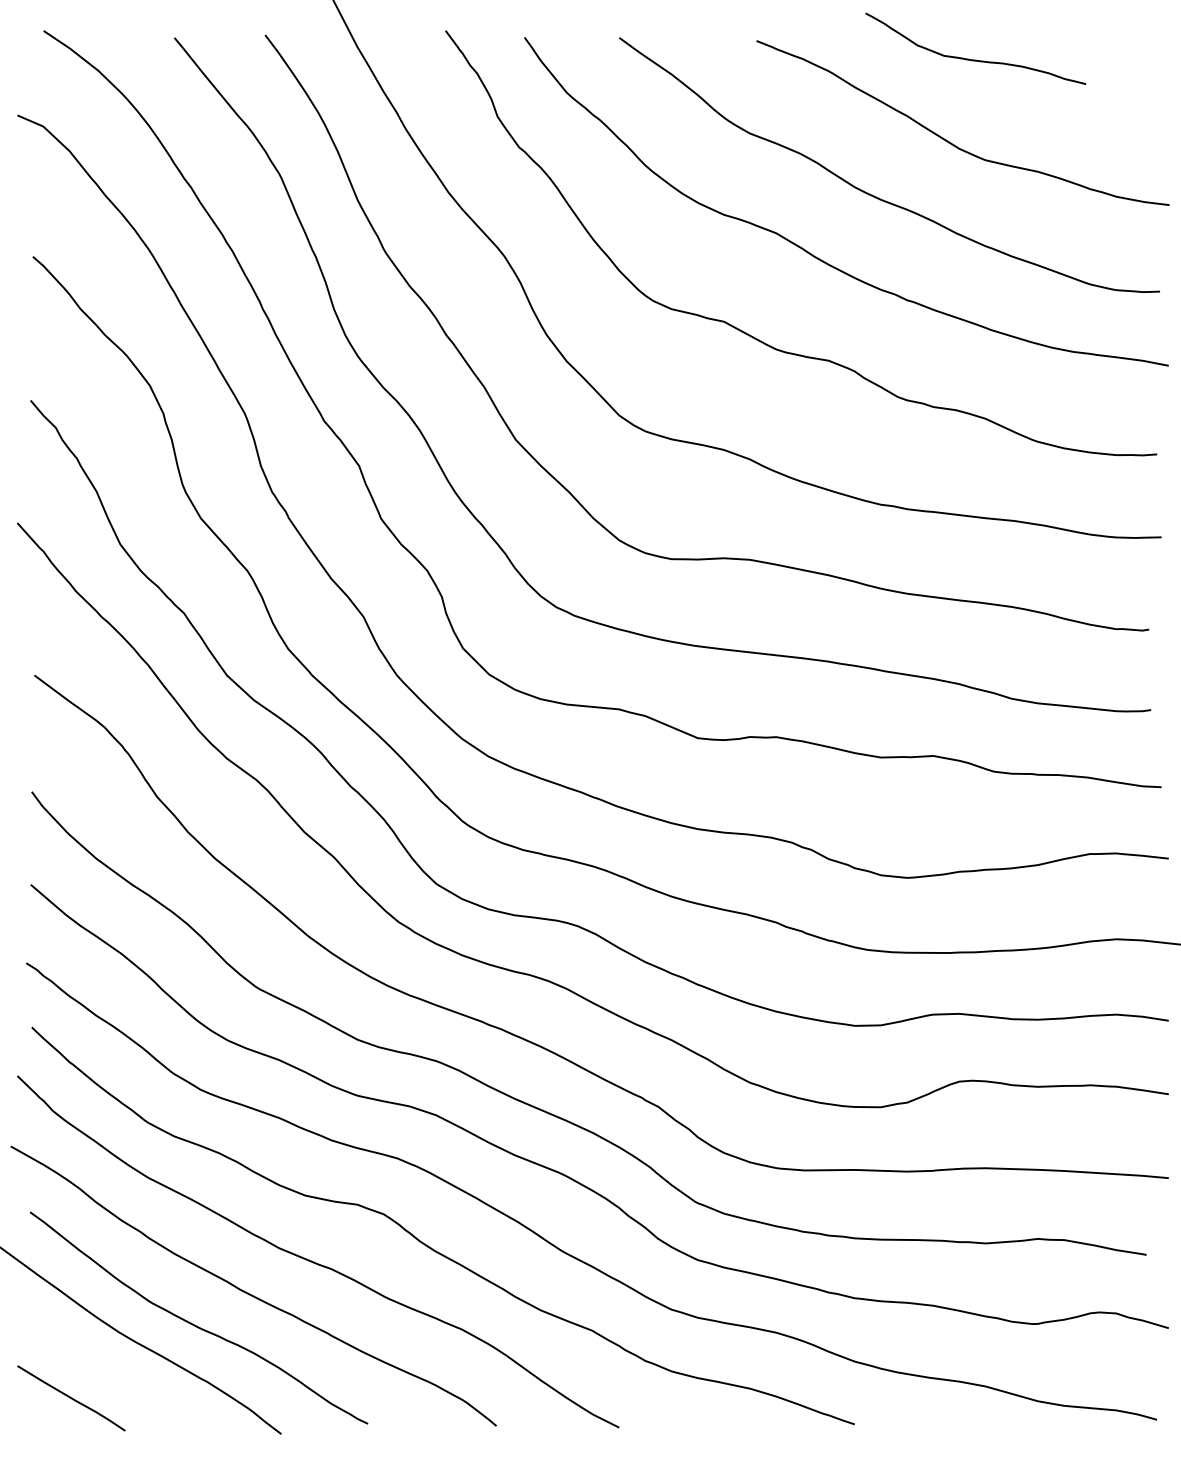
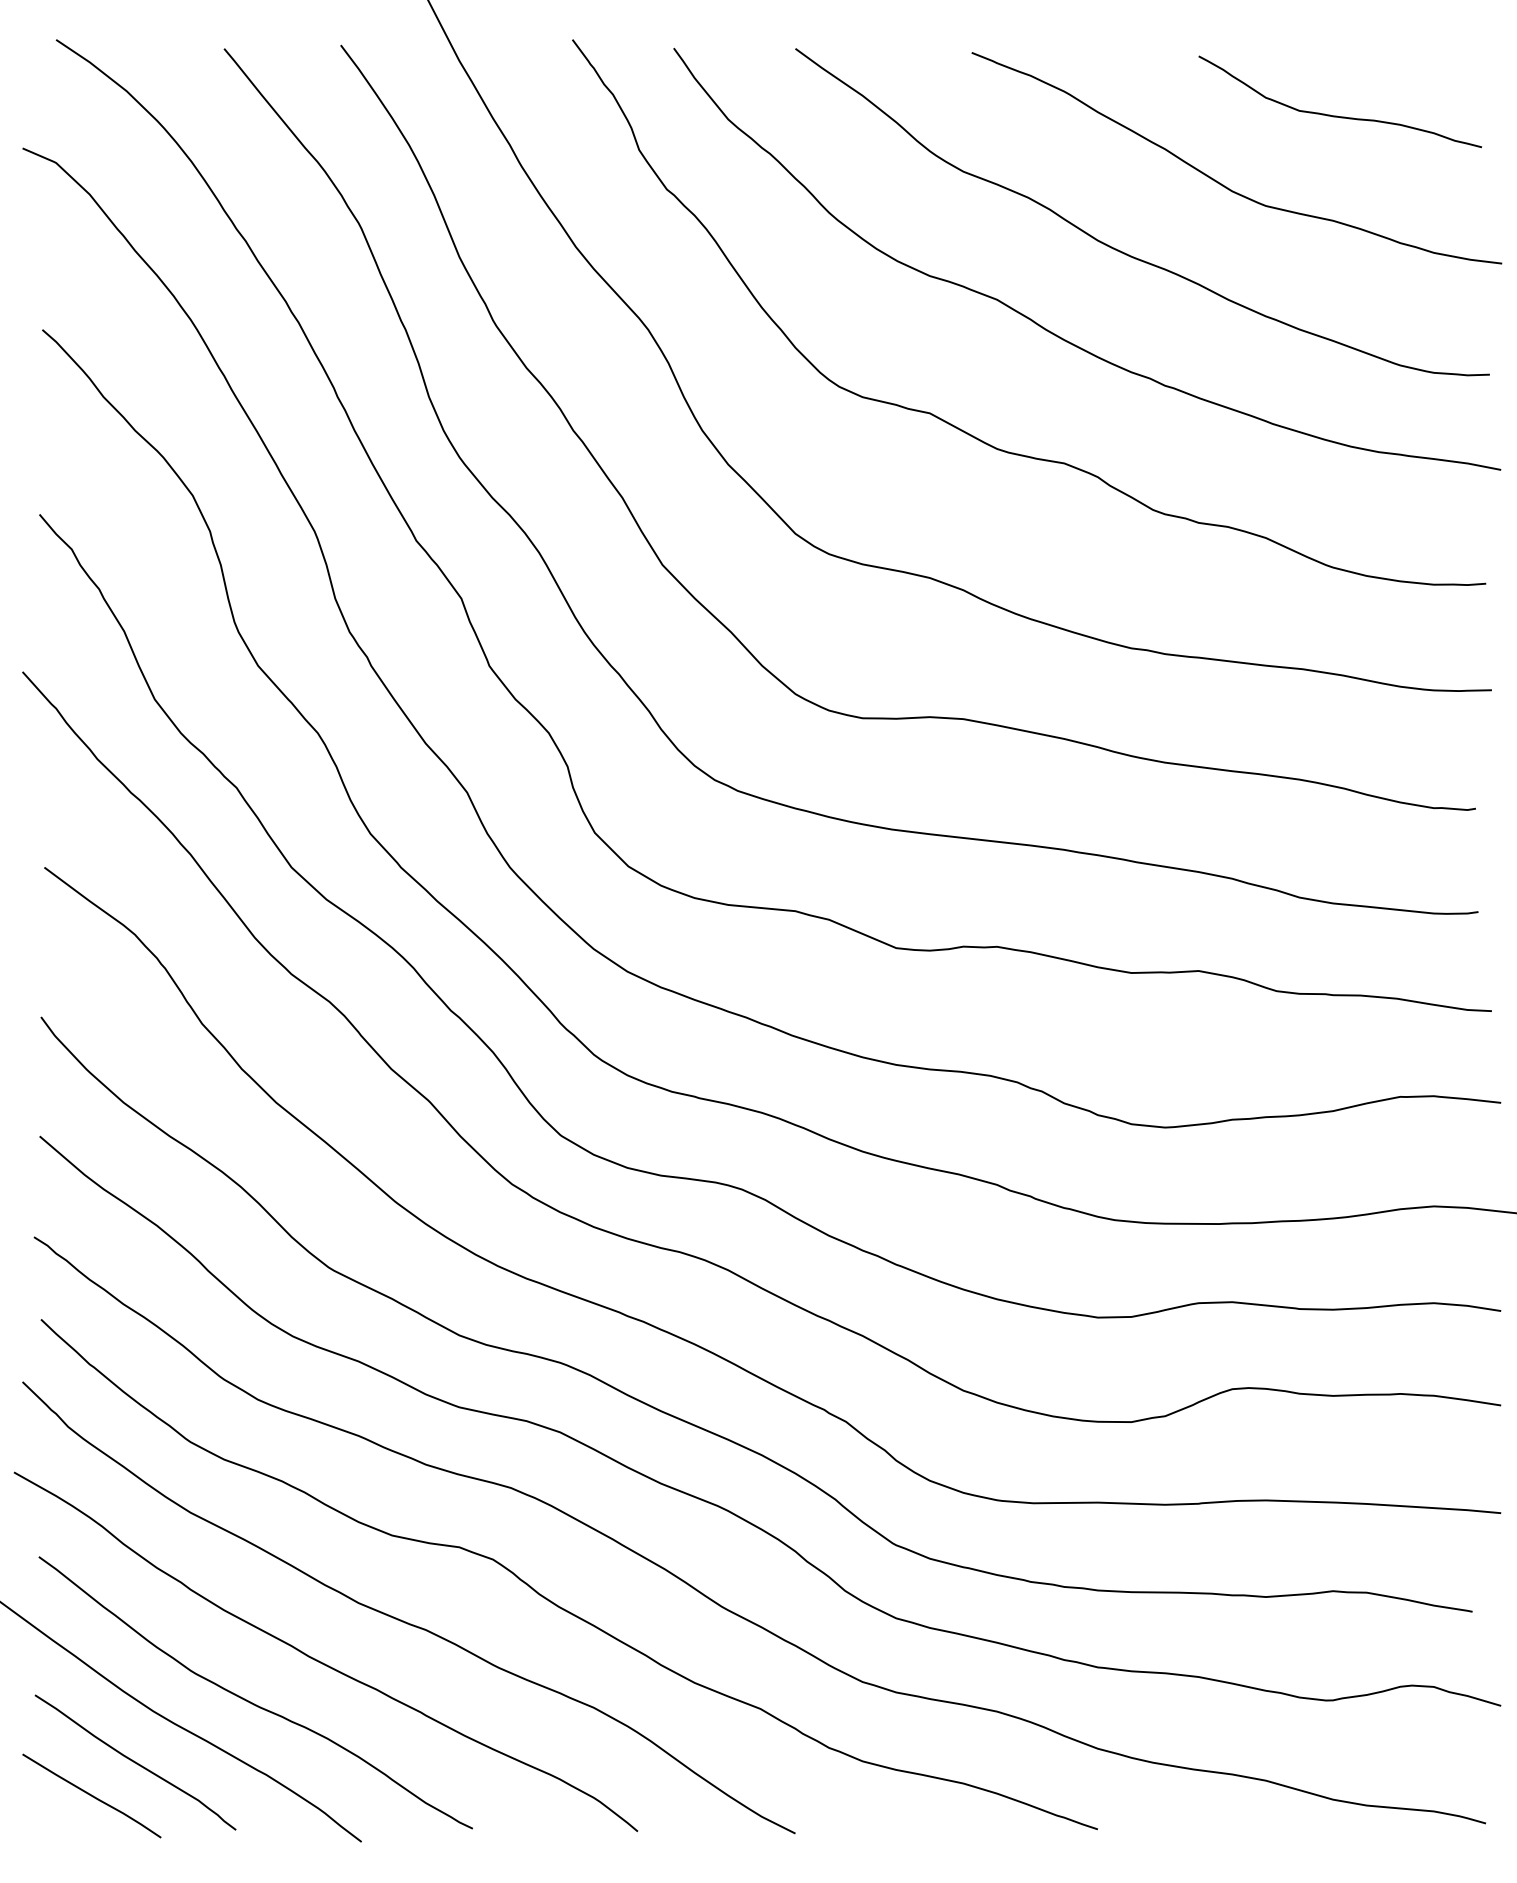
curve: (973, 59) -> (1337, 115), moved
curve: (105, 1372) -> (135, 1762), added

